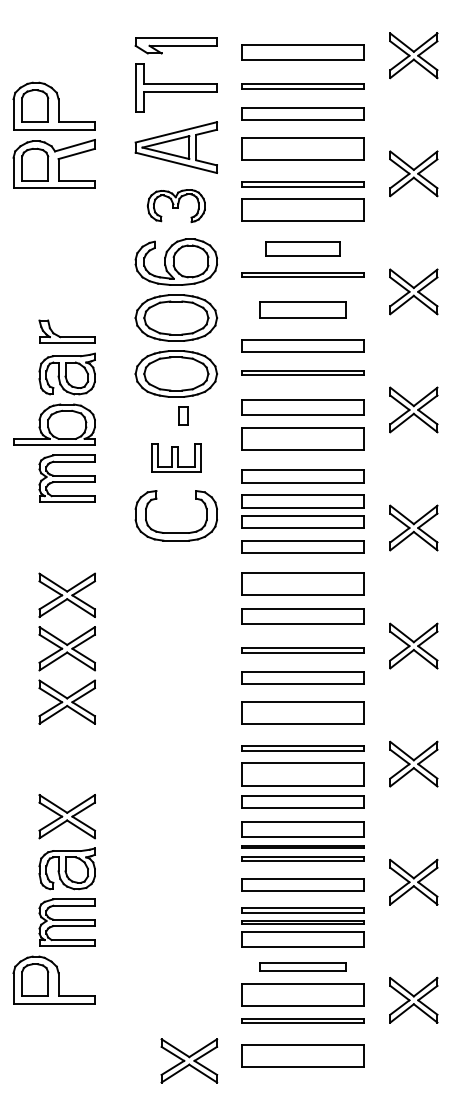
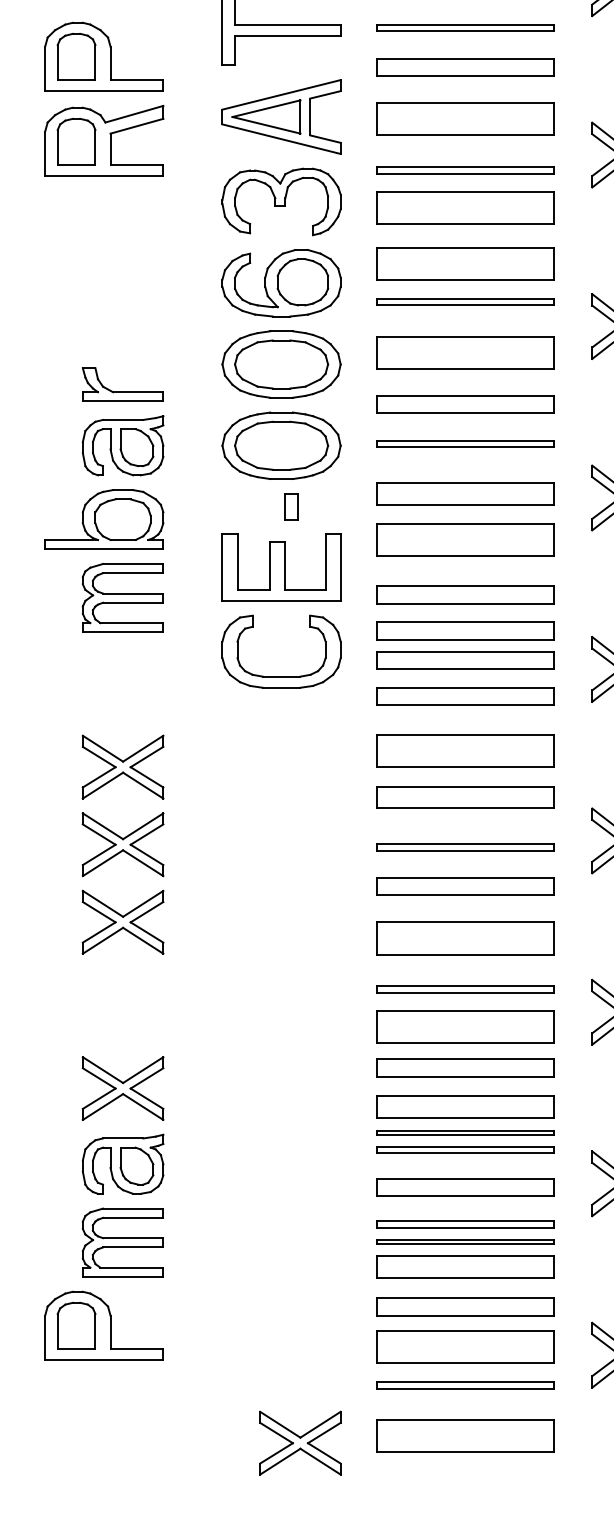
part: (176, 205) -> (281, 201), size x1.43
part: (302, 248) -> (464, 263), size x1.67
part: (302, 309) -> (464, 352), size x1.43
part: (176, 457) -> (281, 567), size x1.67
part: (302, 966) -> (464, 1306), size x1.43

